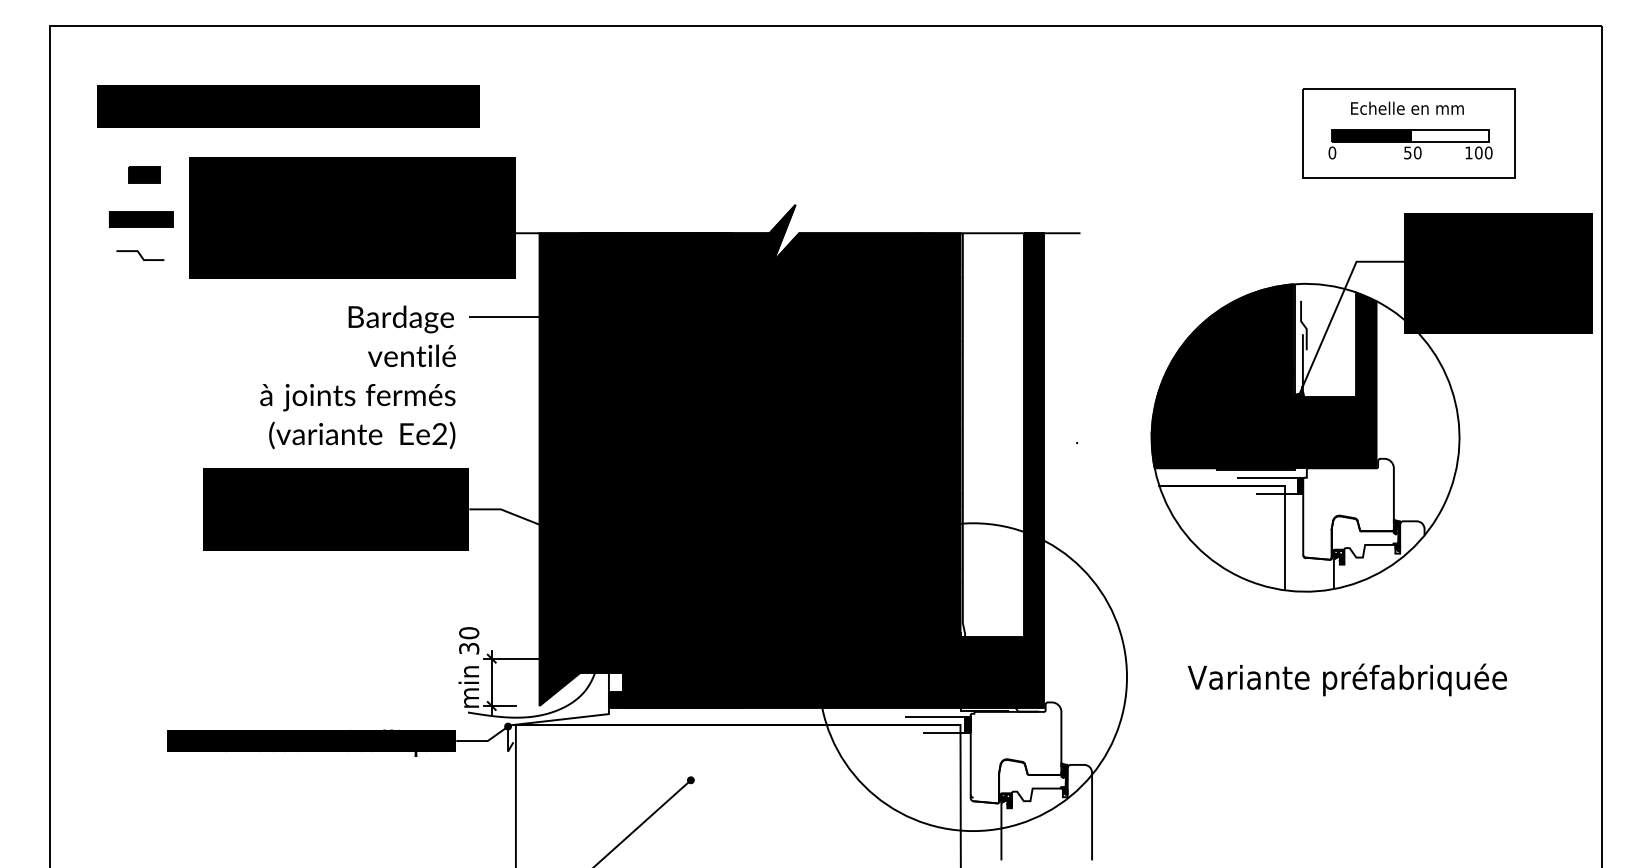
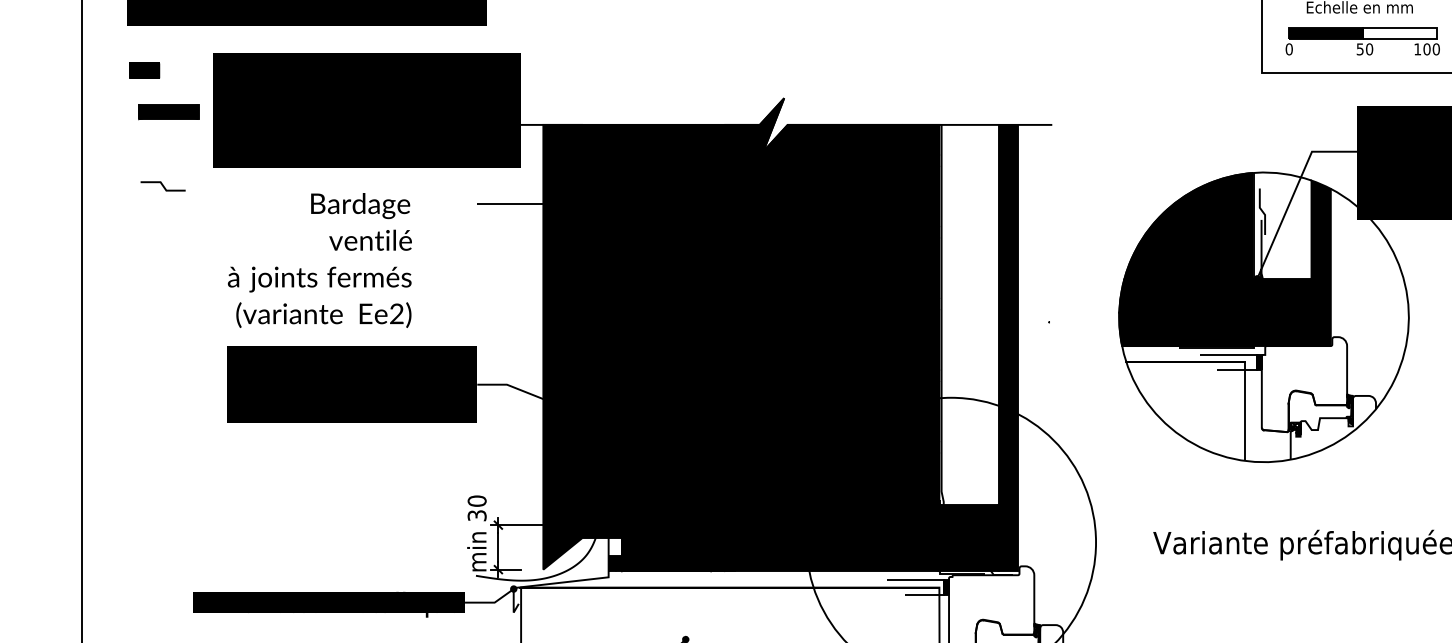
part: (144, 174) -> (144, 69), moved
line: (140, 255) -> (163, 186), moved
text: (357, 377) -> (319, 260), moved

